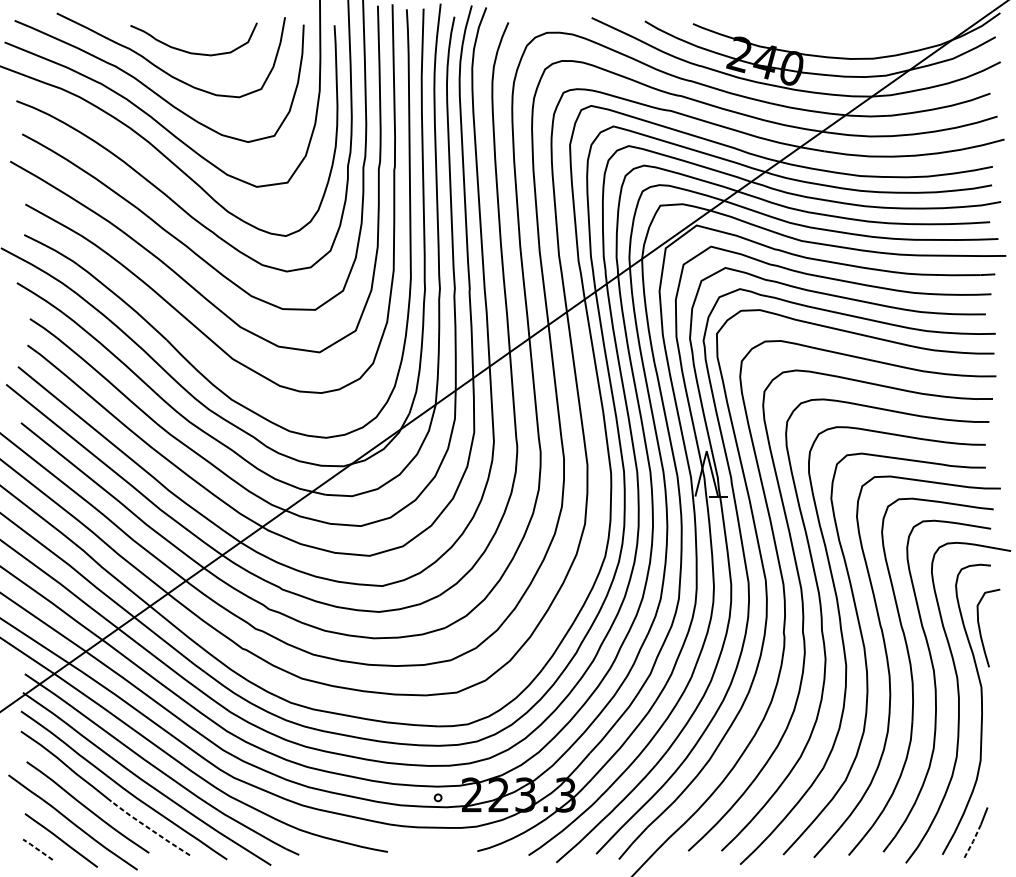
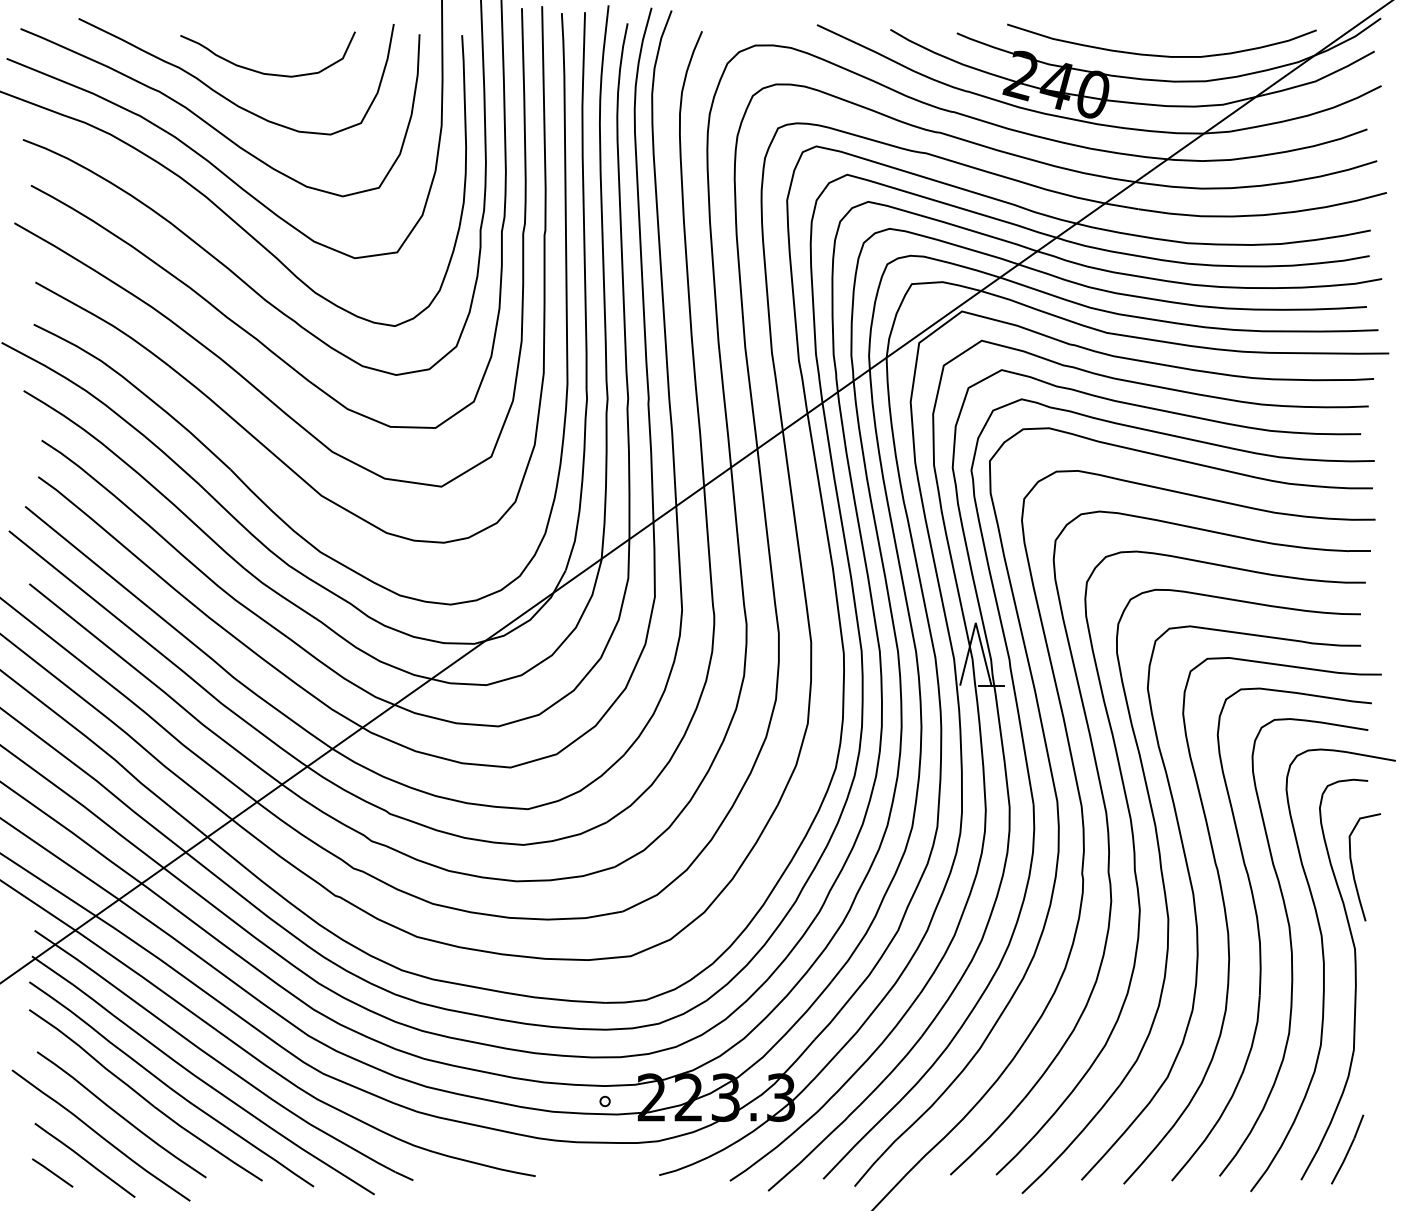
curve: (837, 39) -> (1156, 54), added
line: (150, 829) -> (207, 1144), dashed -> solid
line: (973, 841) -> (1343, 1161), dashed -> solid
line: (37, 849) -> (52, 1172), dashed -> solid

